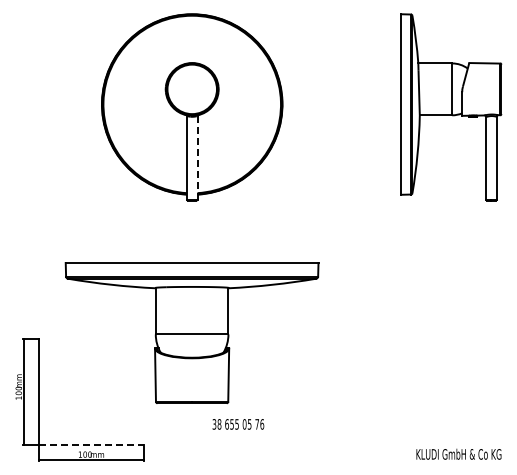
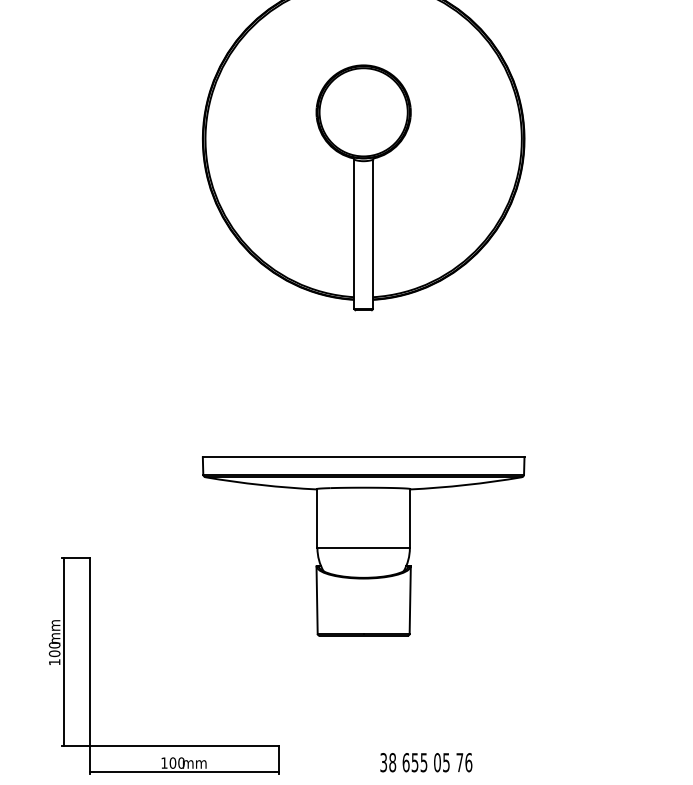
line: (197, 157) -> (373, 233), dashed -> solid
part: (192, 332) -> (364, 545), size x0.71
text: (238, 424) -> (426, 762), moved
line: (91, 445) -> (184, 746), dashed -> solid

